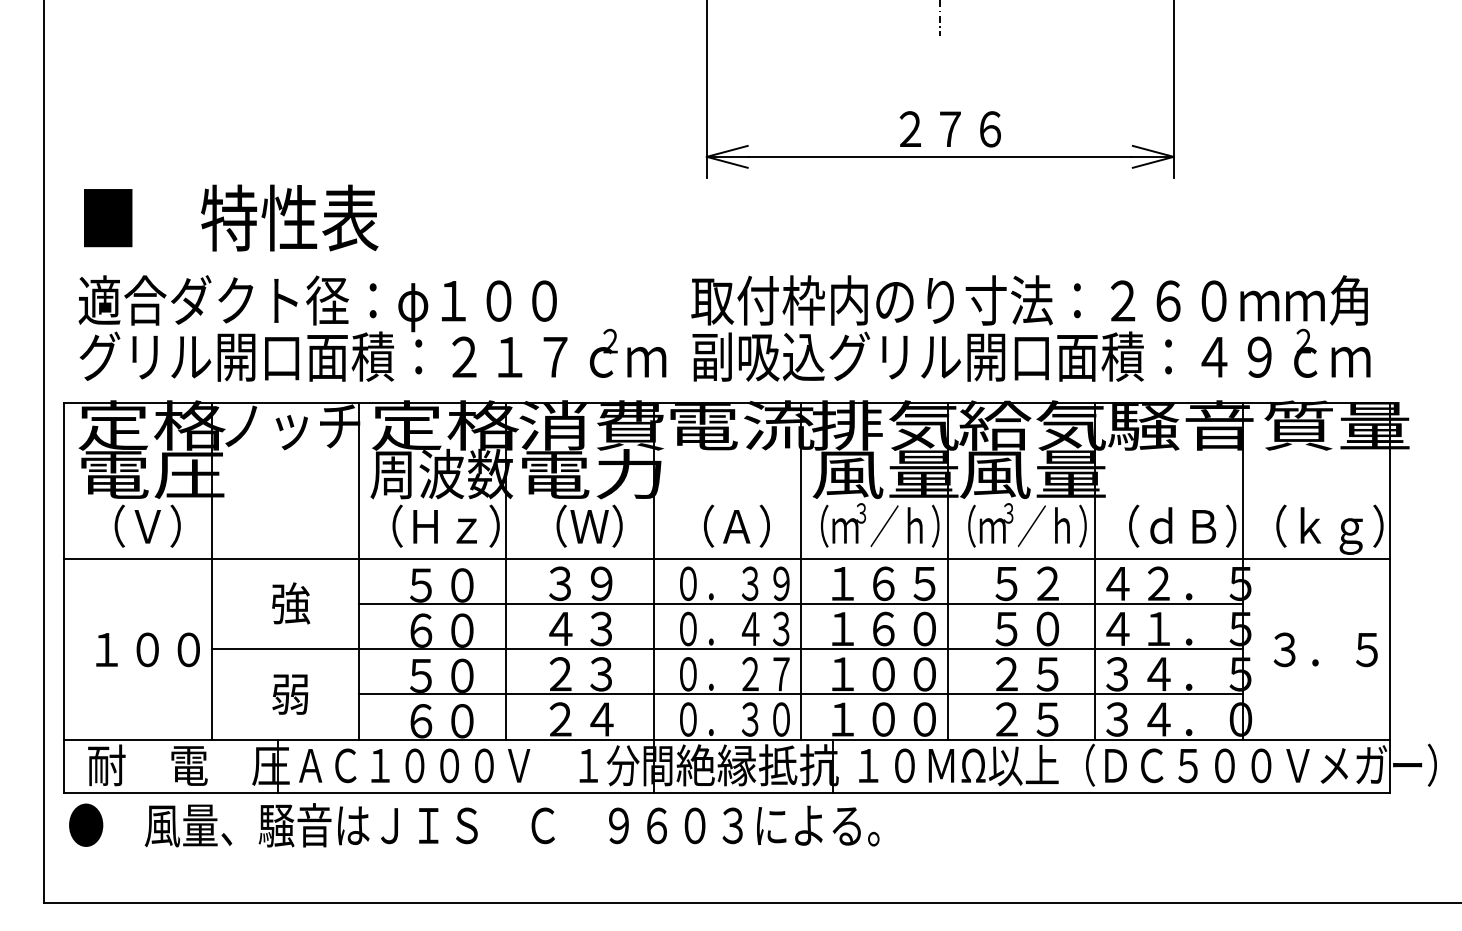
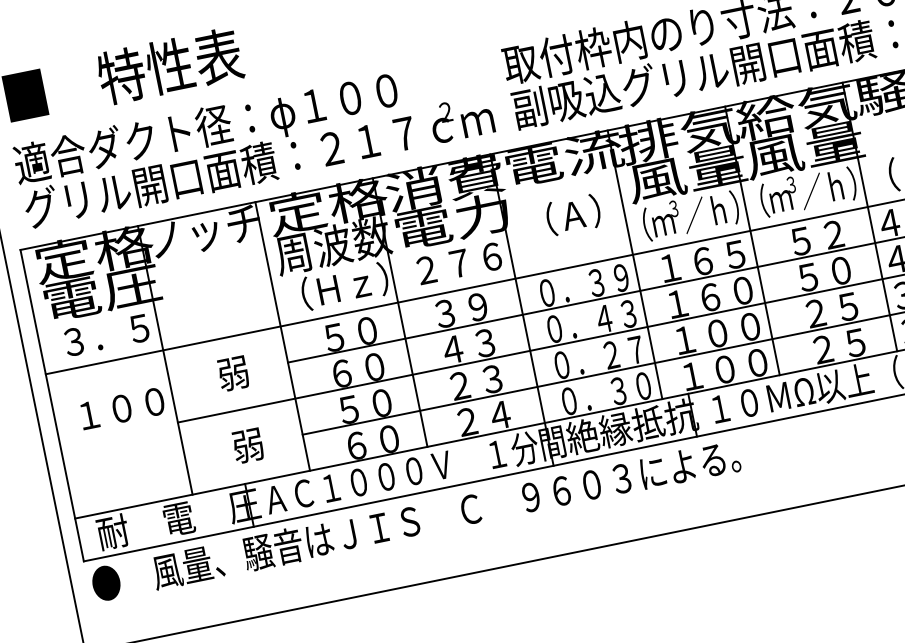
text: (147, 525) -> (106, 334), （Ｖ） -> ３．５
text: (589, 525) -> (459, 262), （Ｗ） -> ２７６
text: (736, 525) -> (573, 214), moved
text: (291, 603) -> (234, 373), 強 -> 弱
text: (147, 649) -> (121, 408), moved

